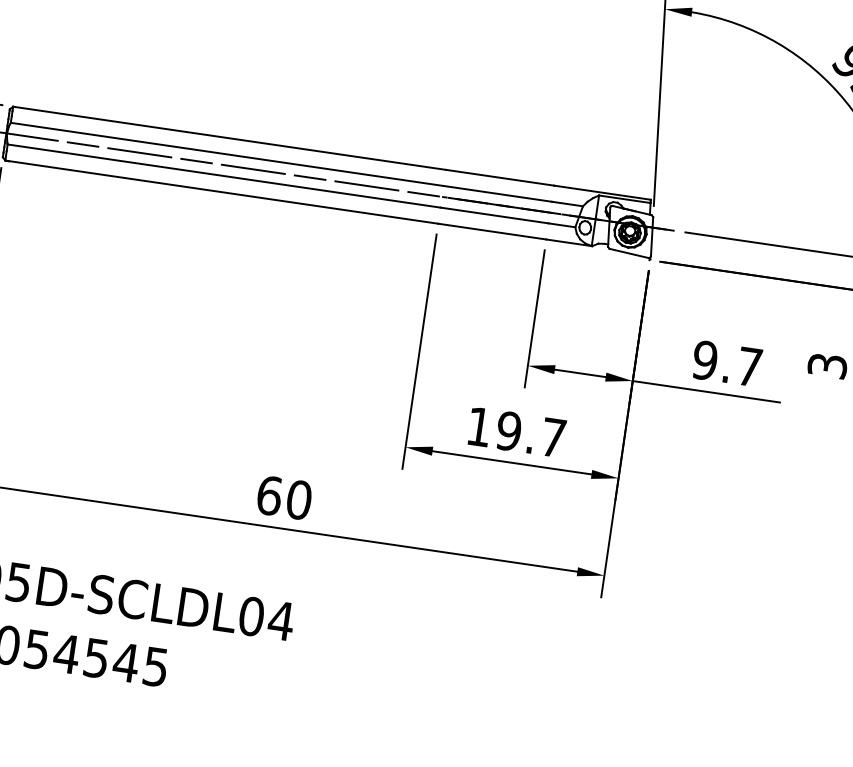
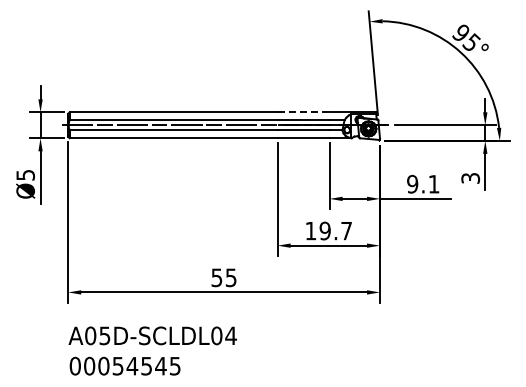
line: (499, 178) -> (303, 112), solid -> dashed
text: (748, 367) -> (433, 184), 9.7 -> 9.1
text: (283, 497) -> (223, 277), 60 -> 55

